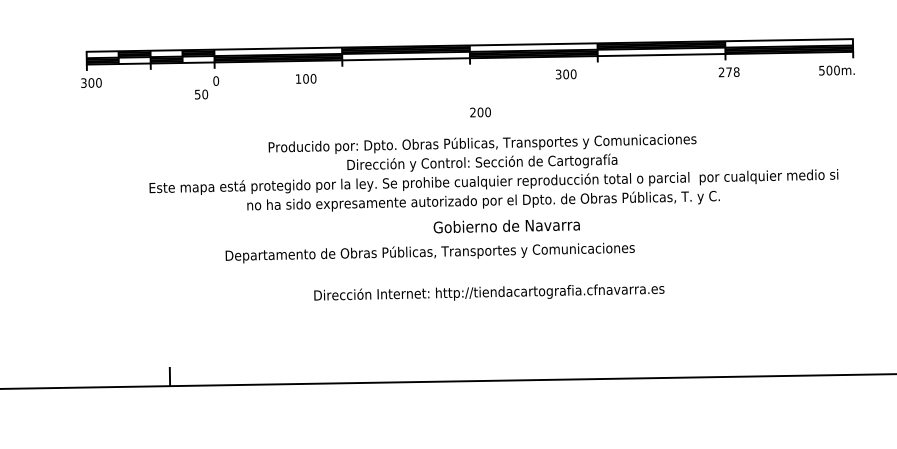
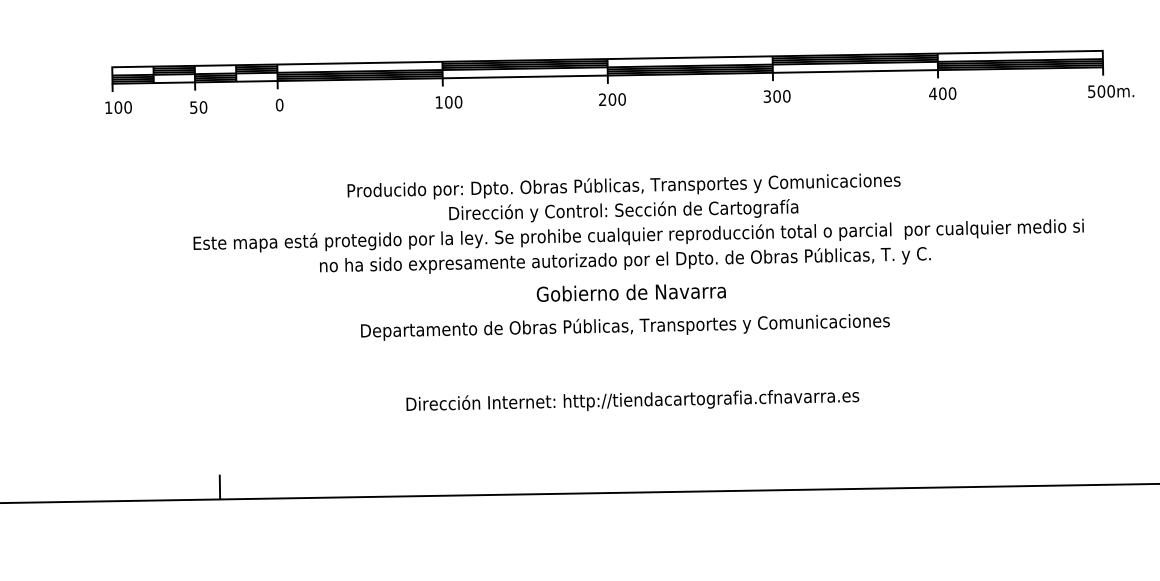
text: (837, 70) -> (1111, 91), moved
text: (728, 72) -> (942, 93), 278 -> 400
text: (565, 74) -> (776, 96), moved
text: (305, 78) -> (448, 101), moved
text: (83, 82) -> (108, 107), 300 -> 100
text: (201, 94) -> (198, 107), moved
text: (480, 112) -> (612, 99), moved
text: (506, 226) -> (630, 292), moved
text: (430, 253) -> (625, 327), moved
text: (489, 292) -> (632, 400), moved

